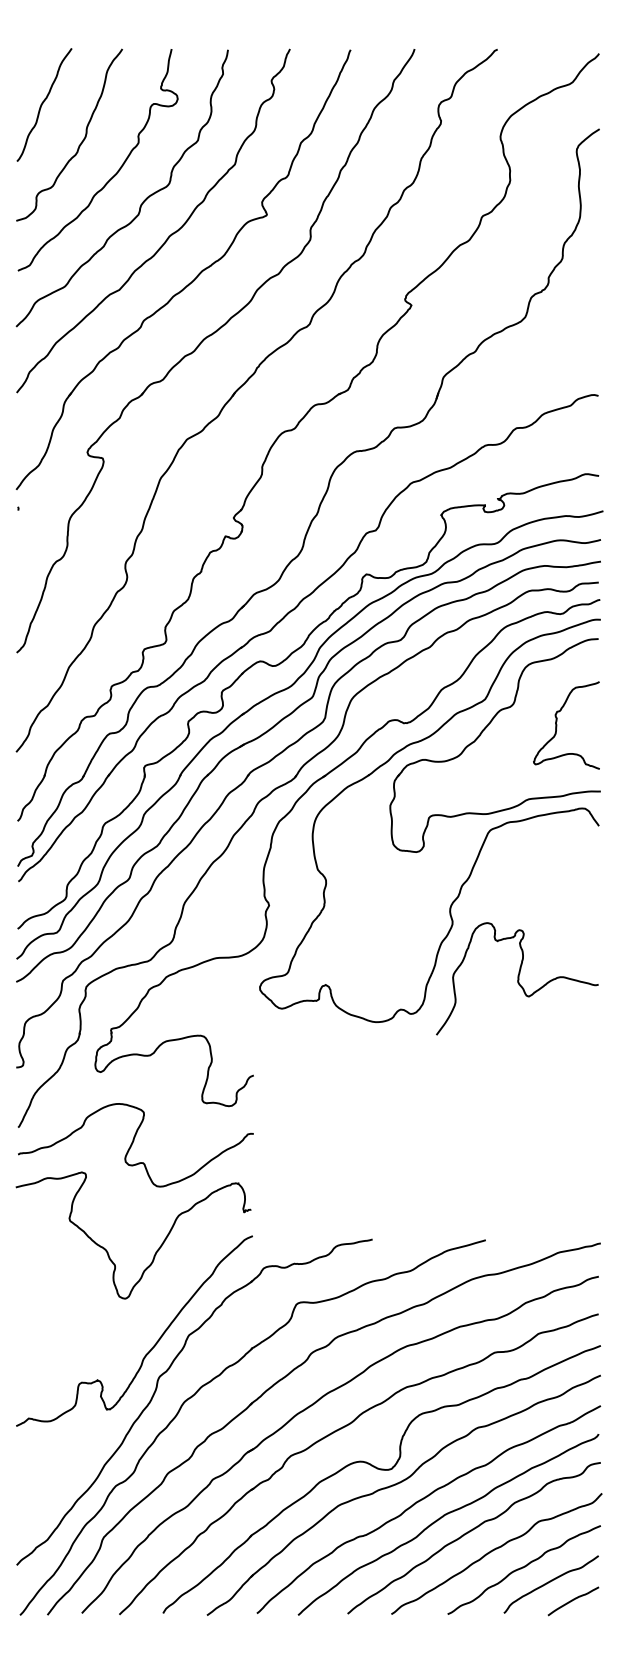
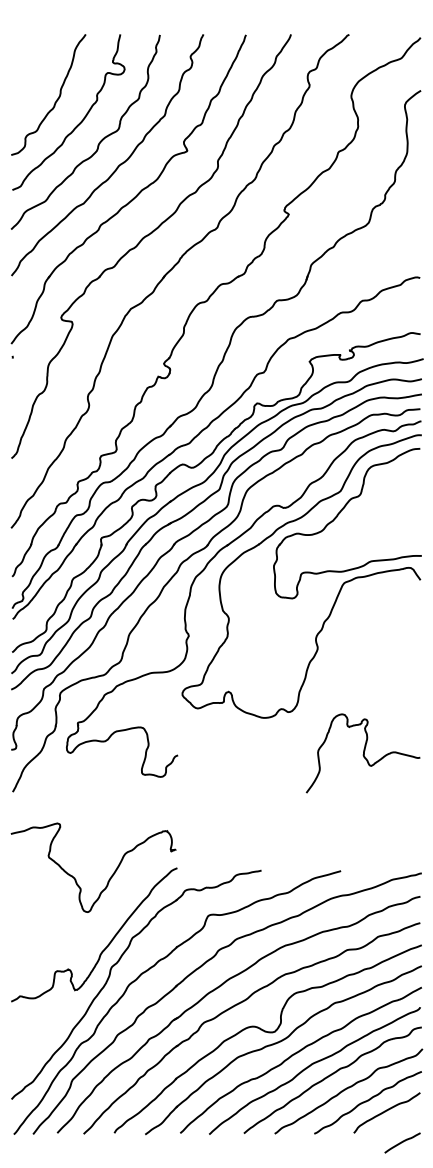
curve: (43, 103) -> (30, 72), removed
curve: (557, 725) -> (391, 509), removed
curve: (517, 978) -> (363, 753), moved
curve: (133, 1143) -> (93, 803), removed
curve: (573, 1600) -> (402, 1142), moved

